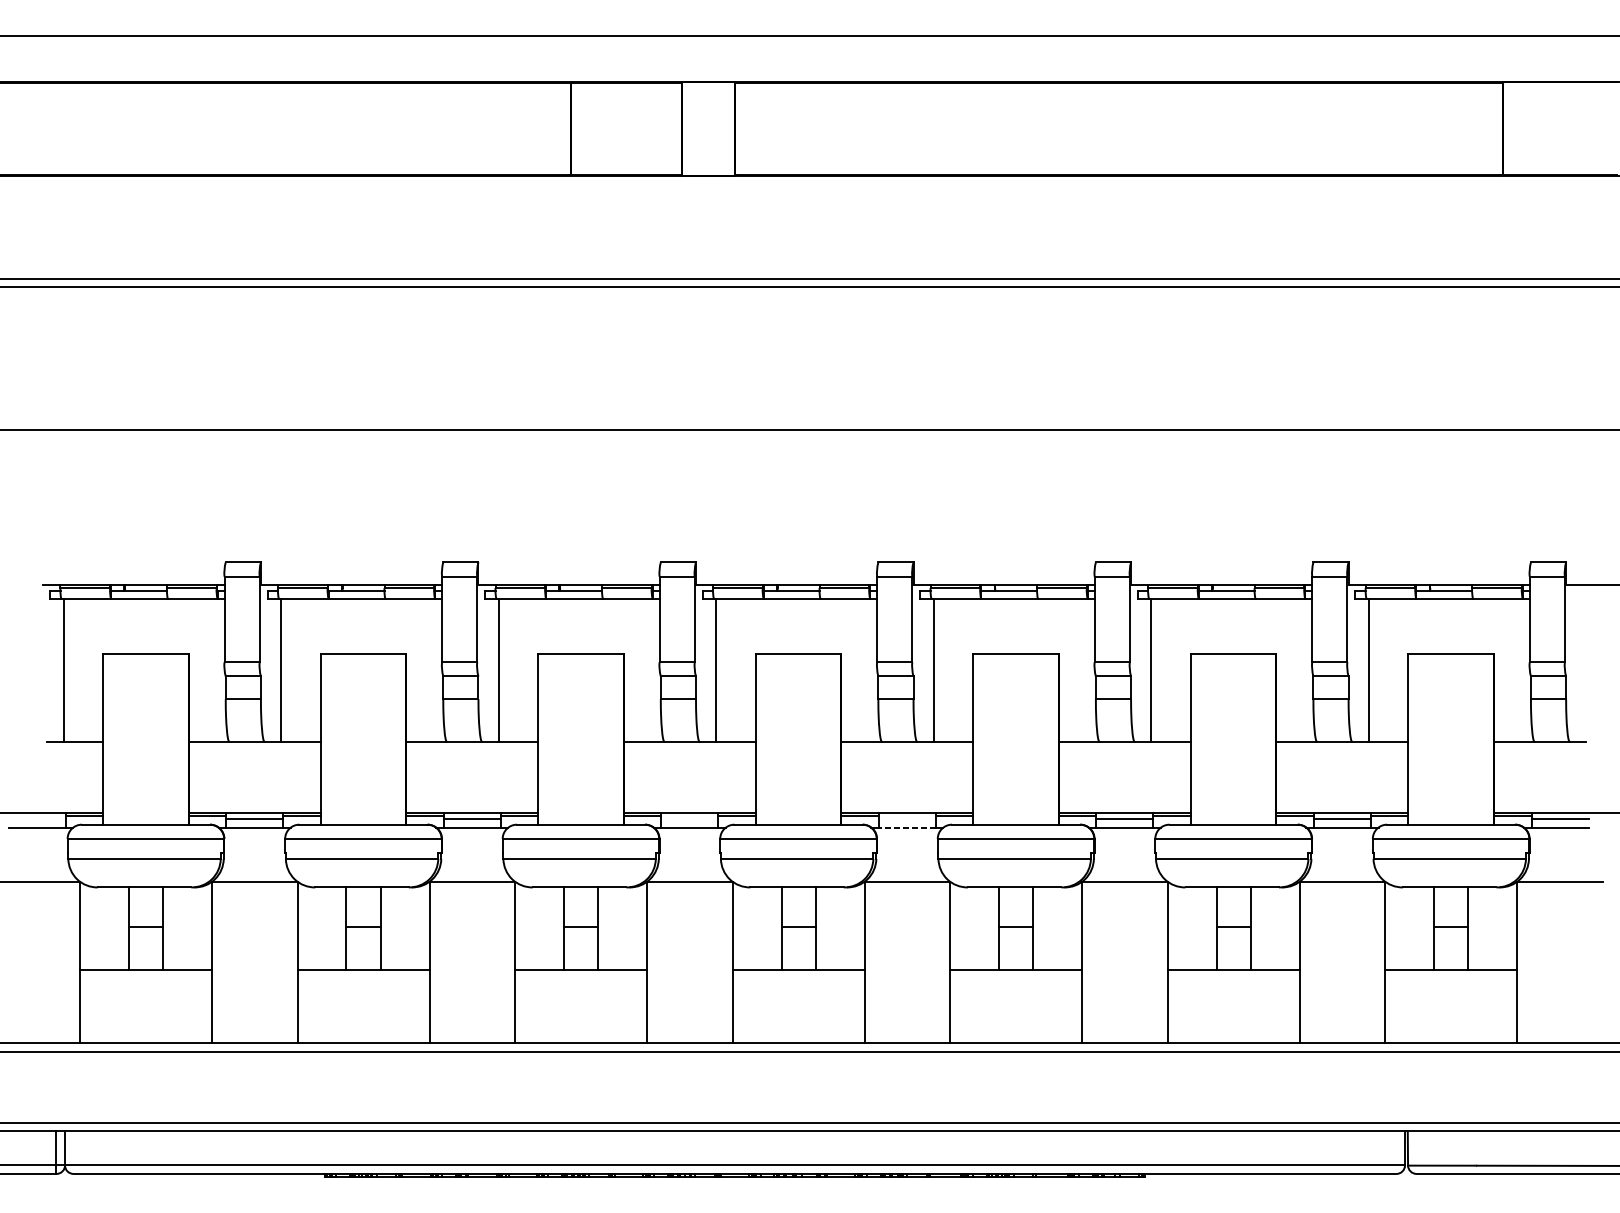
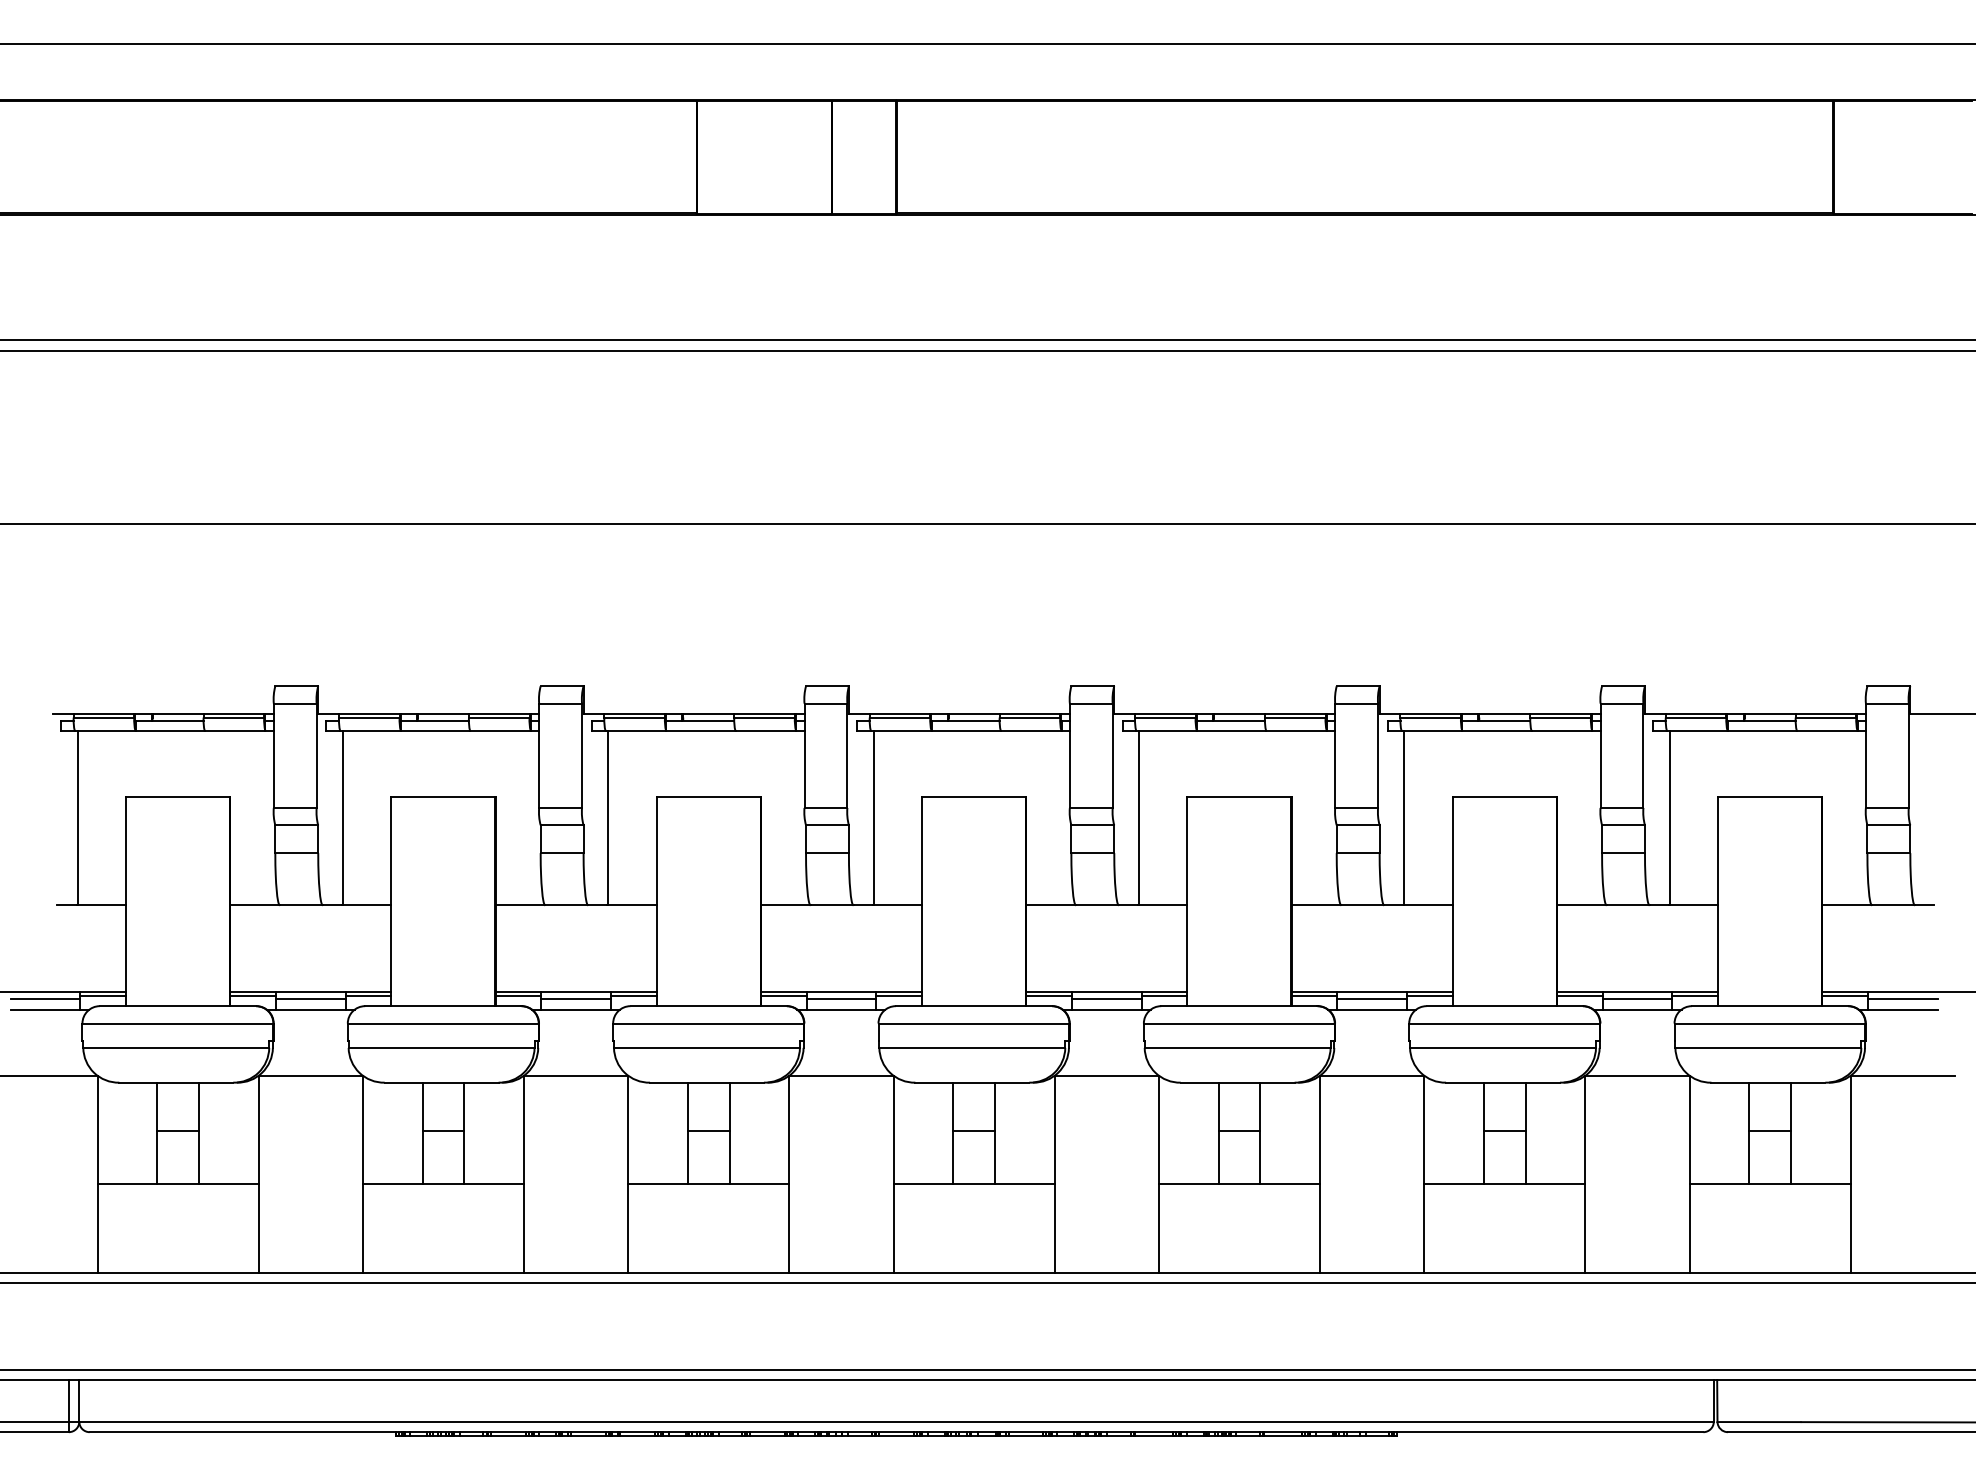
line: (37, 819) -> (45, 999), added
line: (689, 819) -> (841, 999), added
line: (907, 819) -> (1106, 999), added
line: (907, 827) -> (1106, 1009), dashed -> solid

